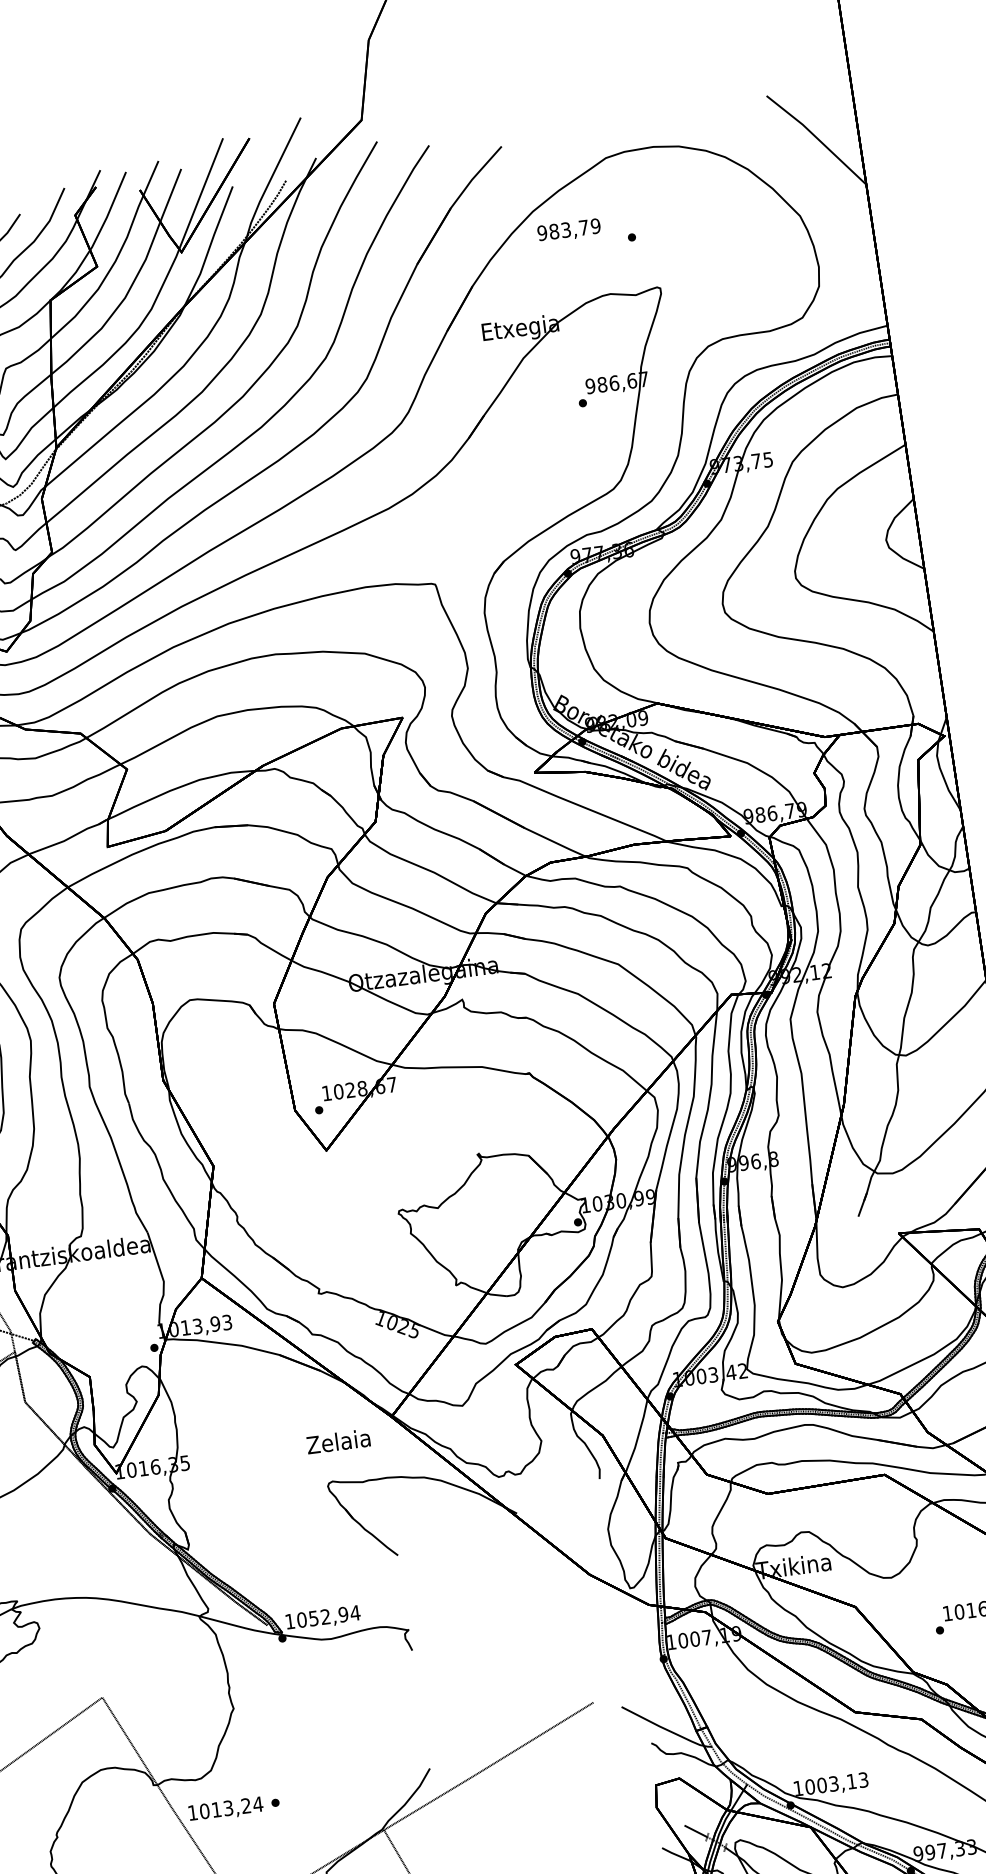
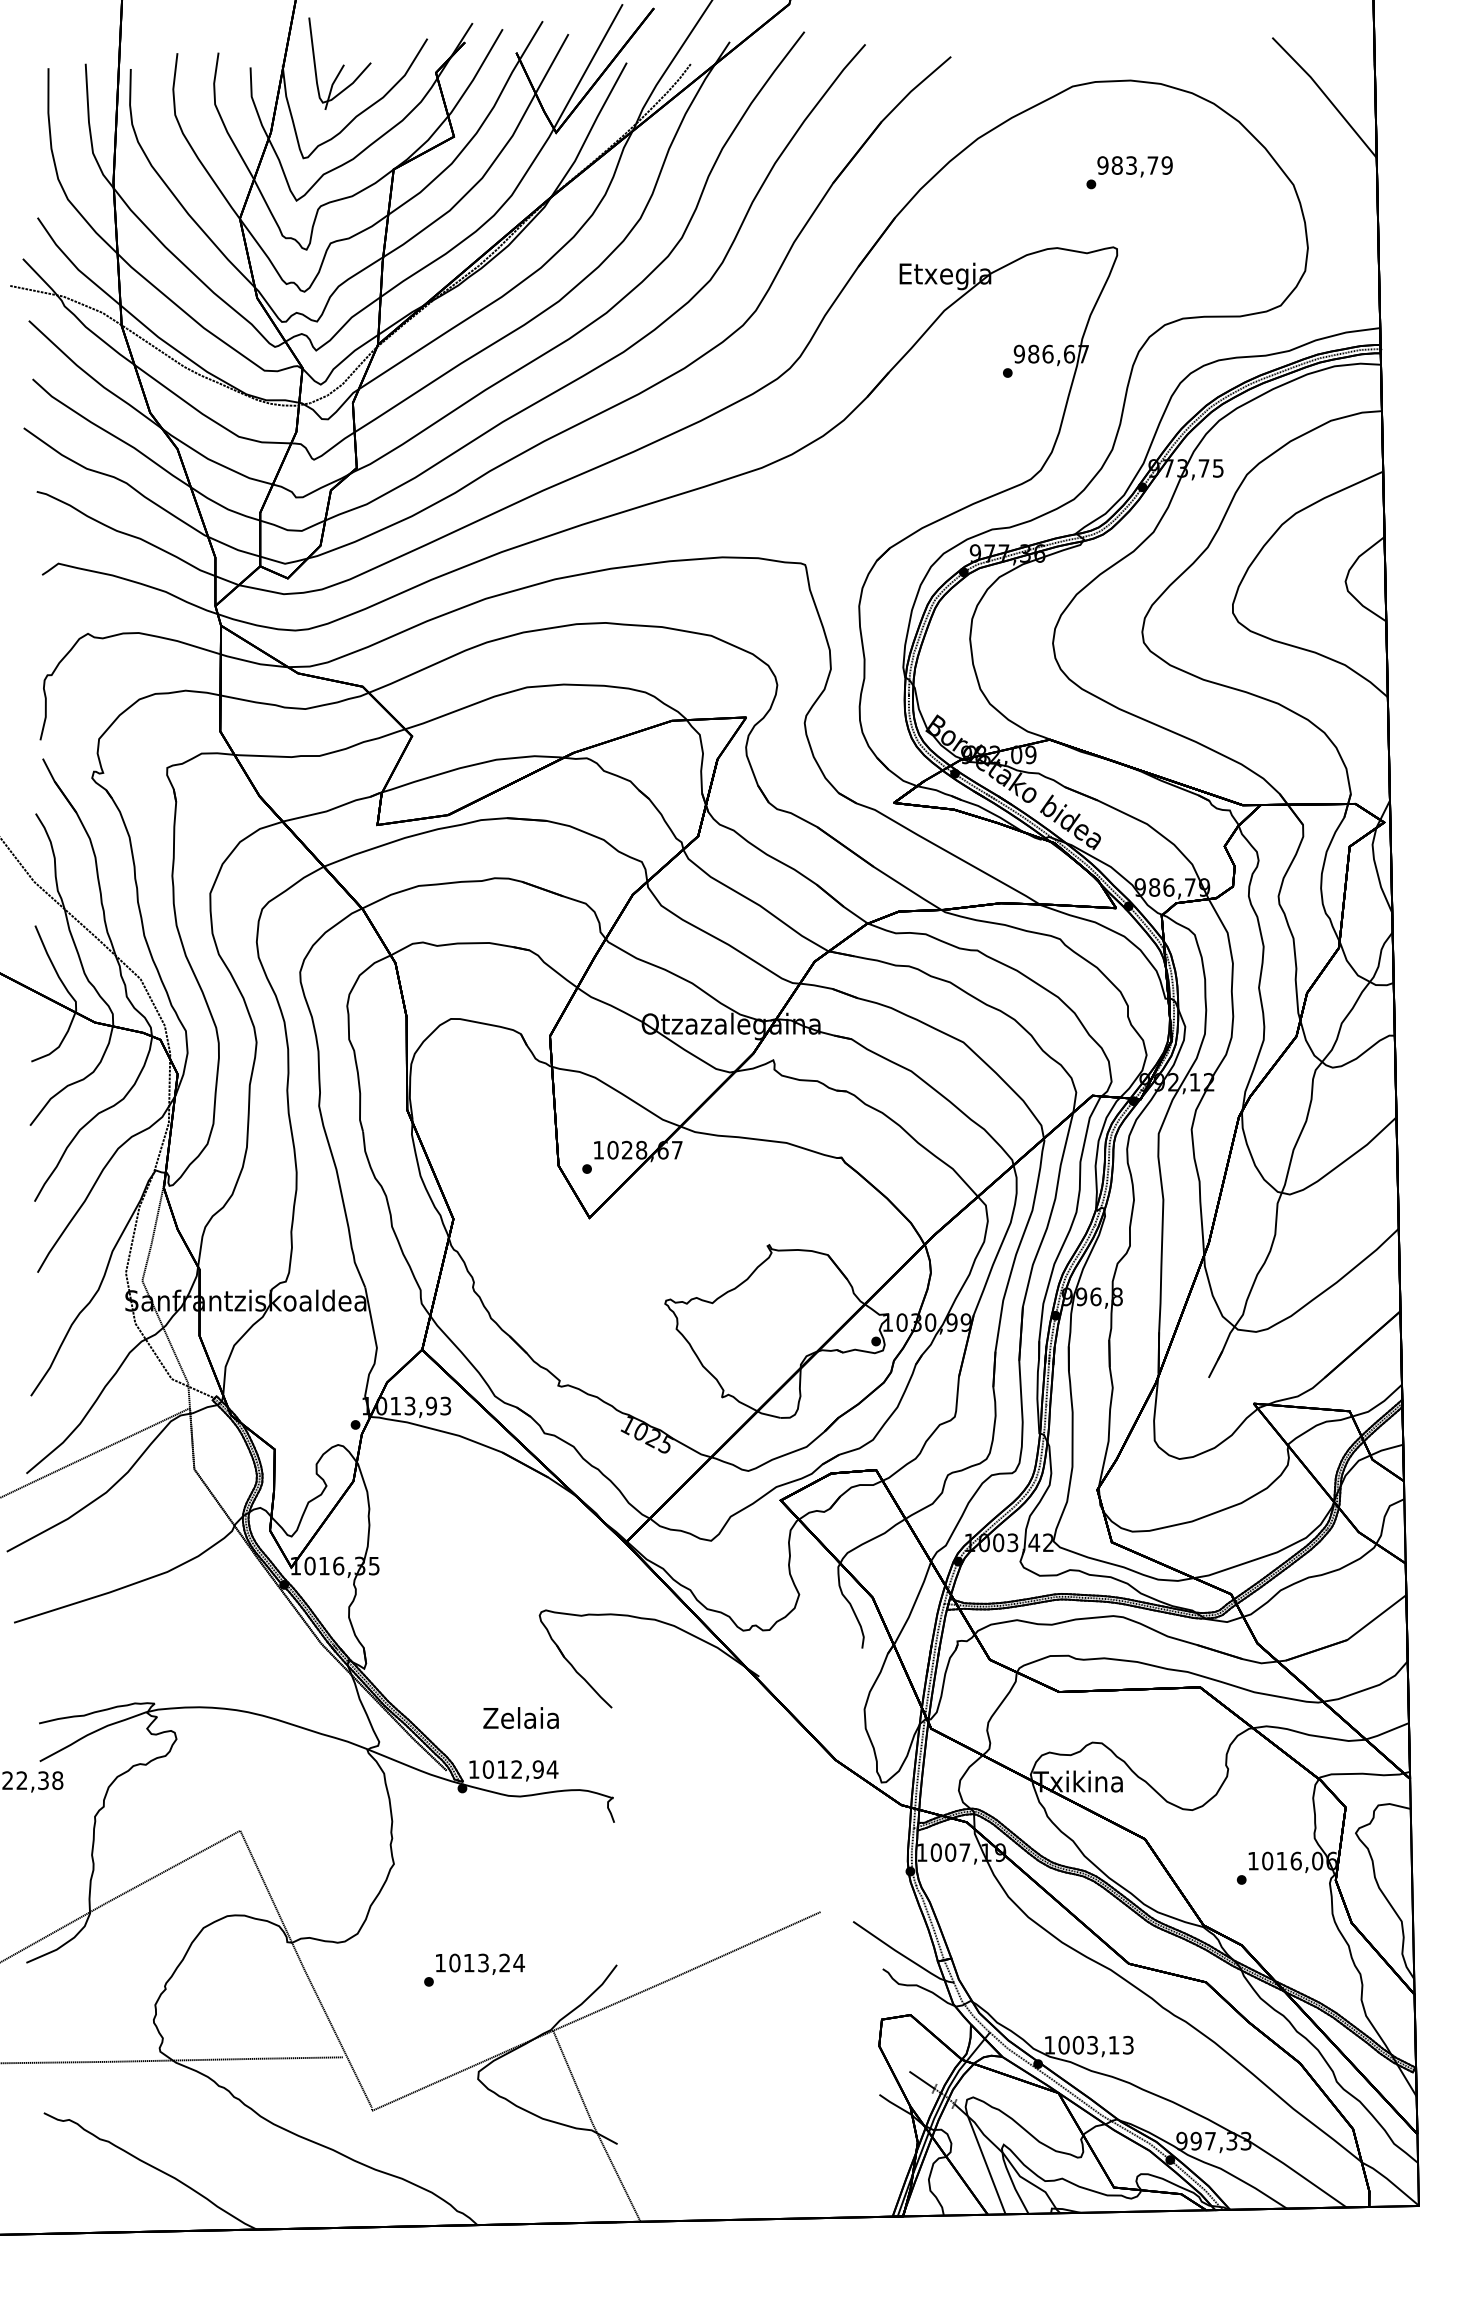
text: (568, 230) -> (1134, 166), moved
text: (338, 1441) -> (520, 1717), moved
text: (313, 1618) -> (502, 1769), 1052,94 -> 1012,94
text: (226, 1808) -> (480, 1963), moved

